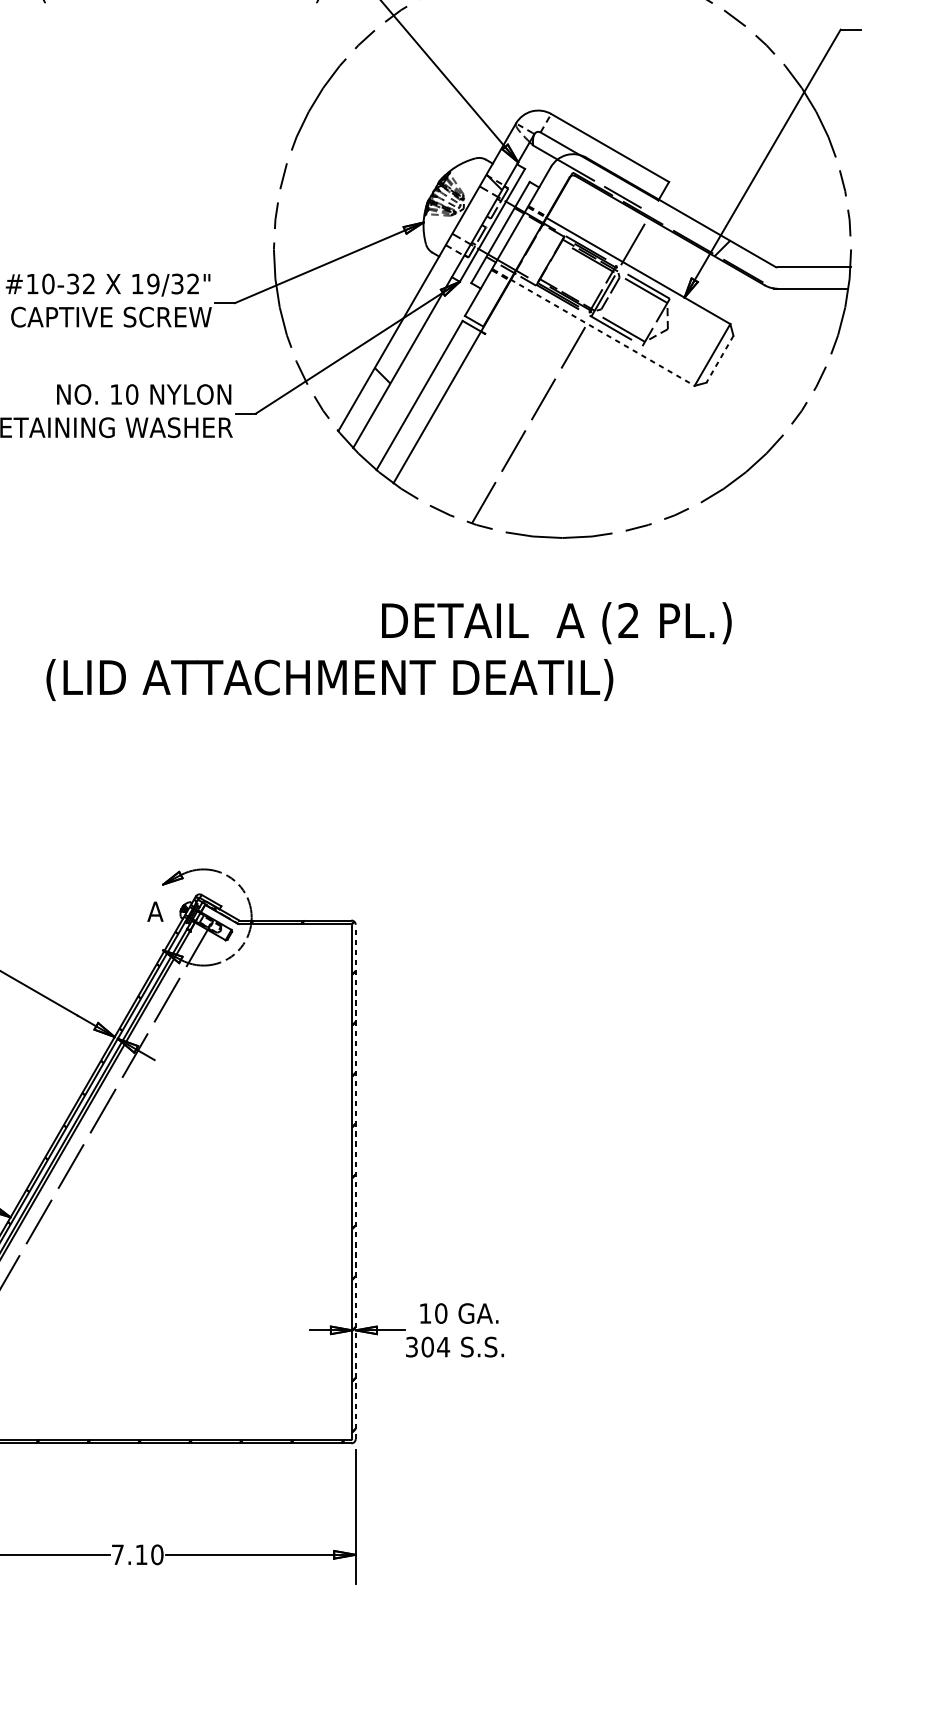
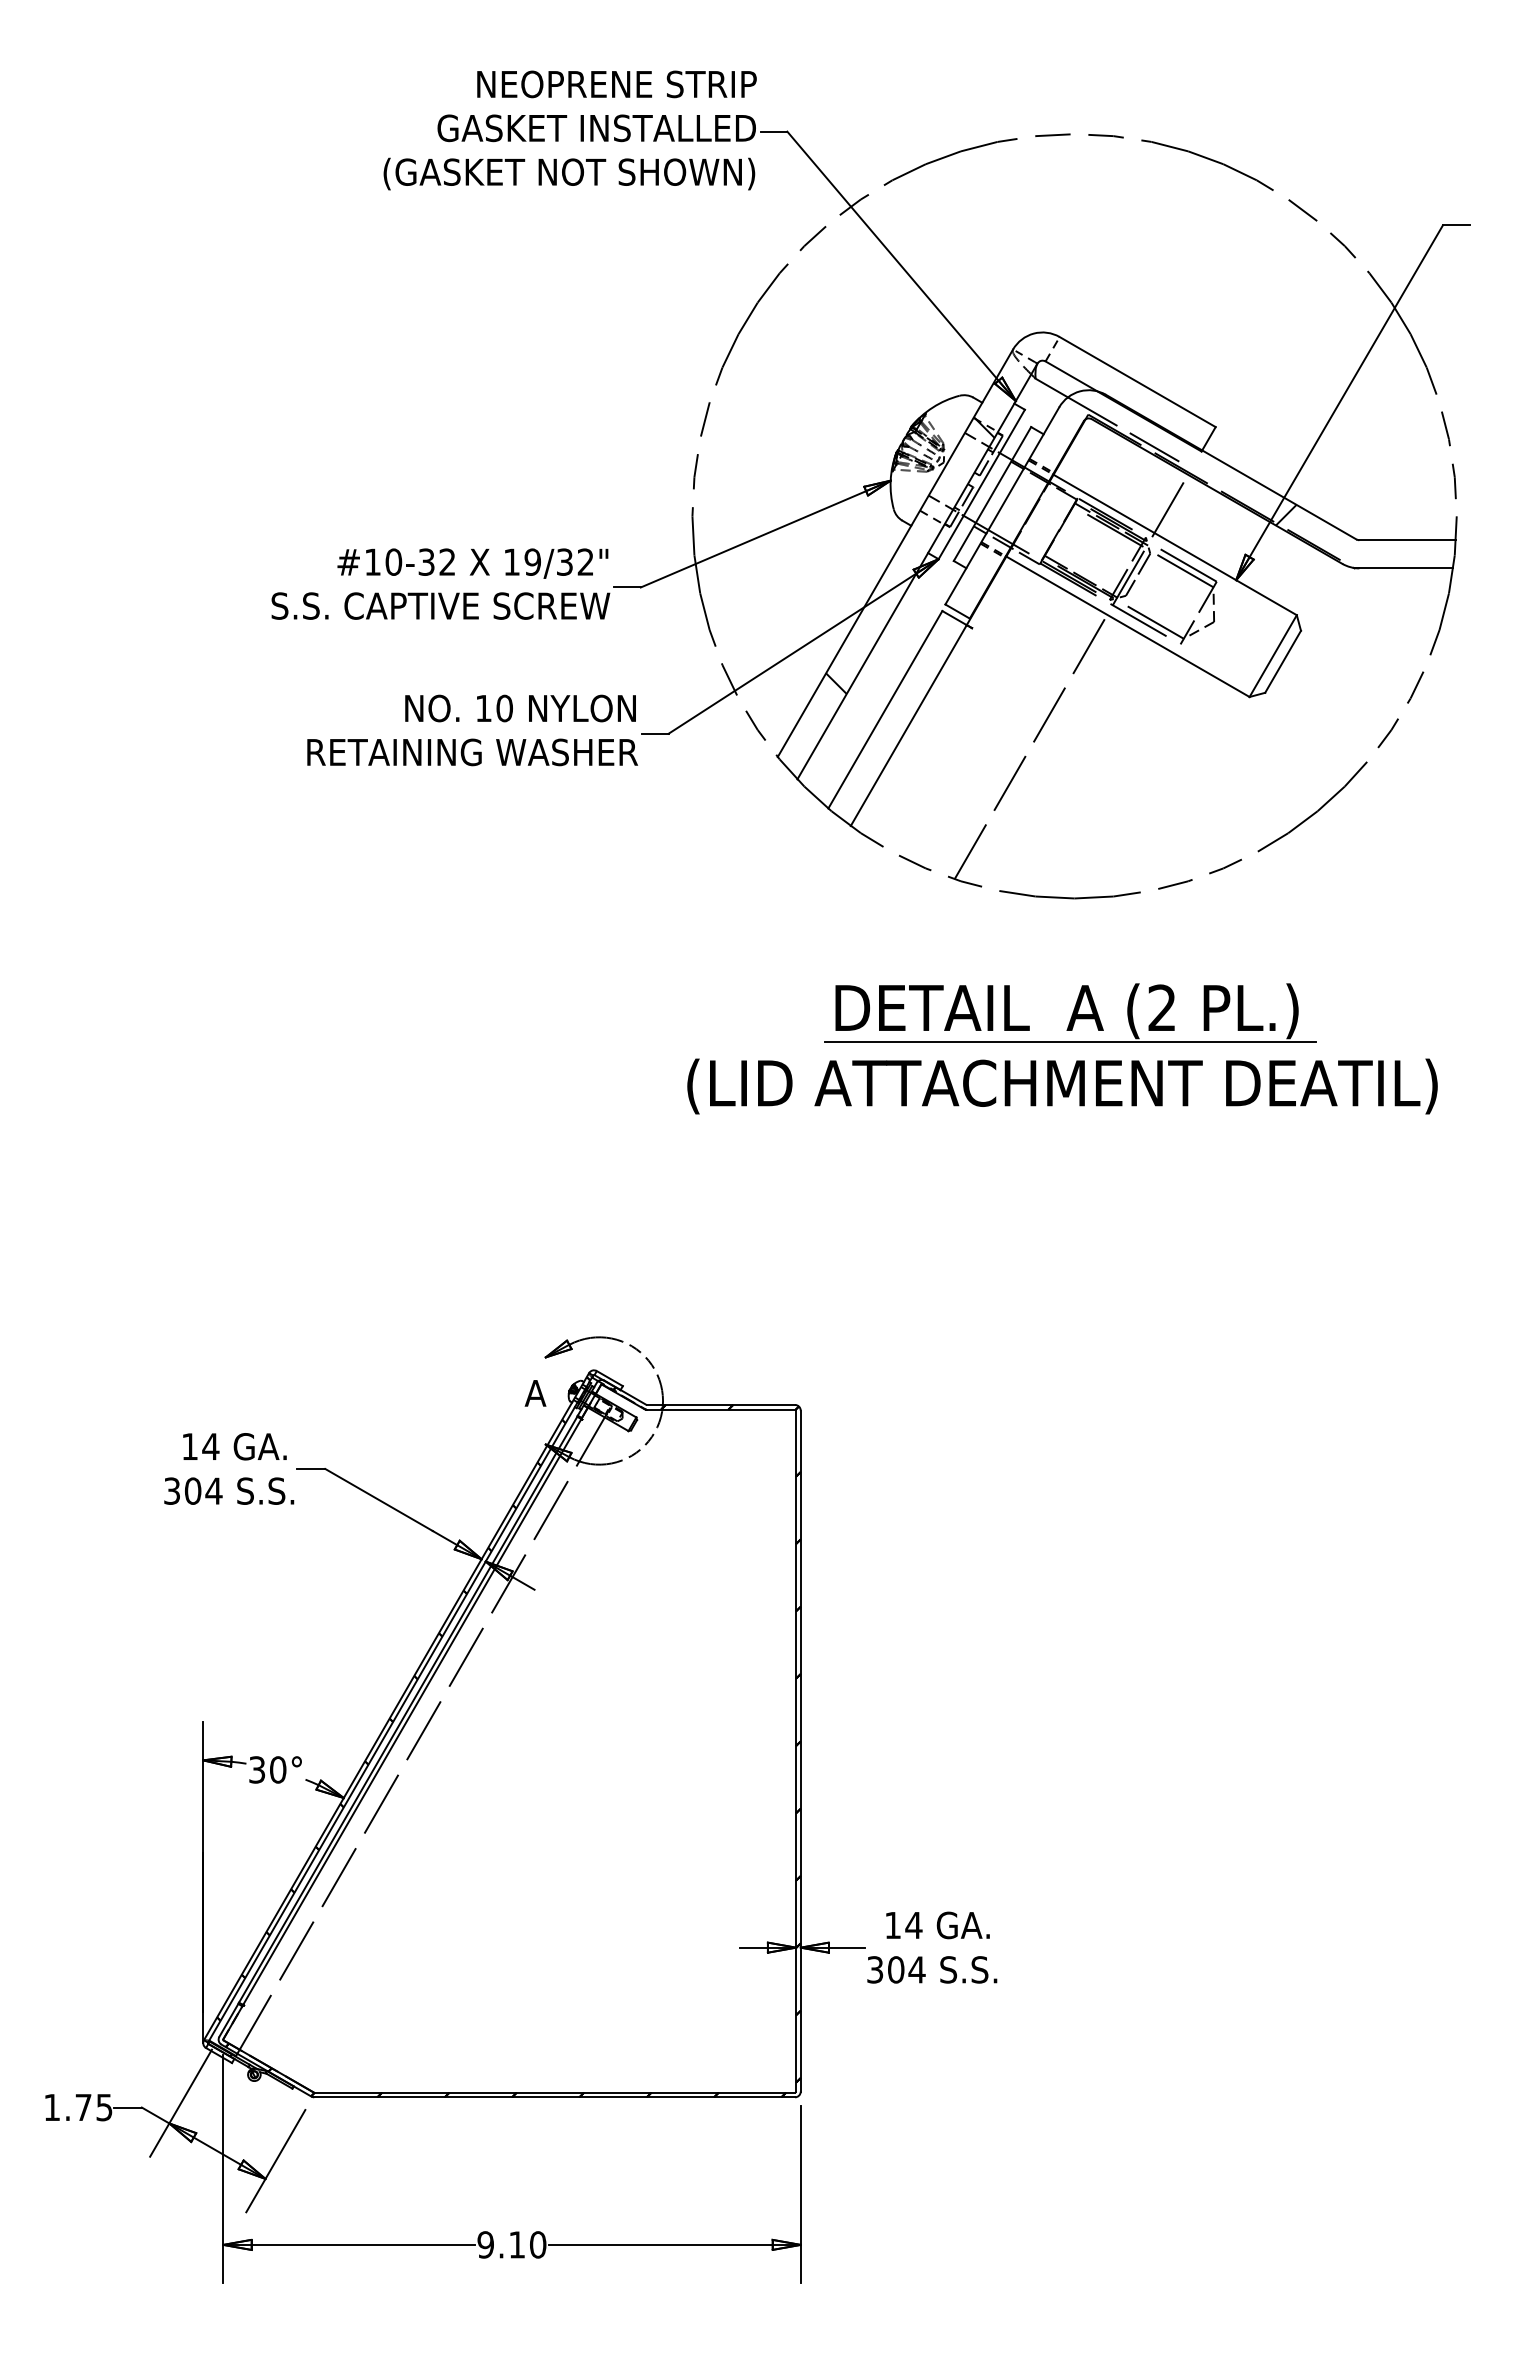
line: (602, 332) -> (1127, 626), dashed -> solid
line: (720, 359) -> (1283, 661), dashed -> solid
line: (559, 646) -> (1070, 1041), added
text: (329, 680) -> (1062, 1086), moved
line: (355, 1181) -> (800, 1750), dashed -> solid
text: (440, 1313) -> (913, 1925), 10 -> 14
text: (117, 1554) -> (485, 2244), 7.10 -> 9.10

